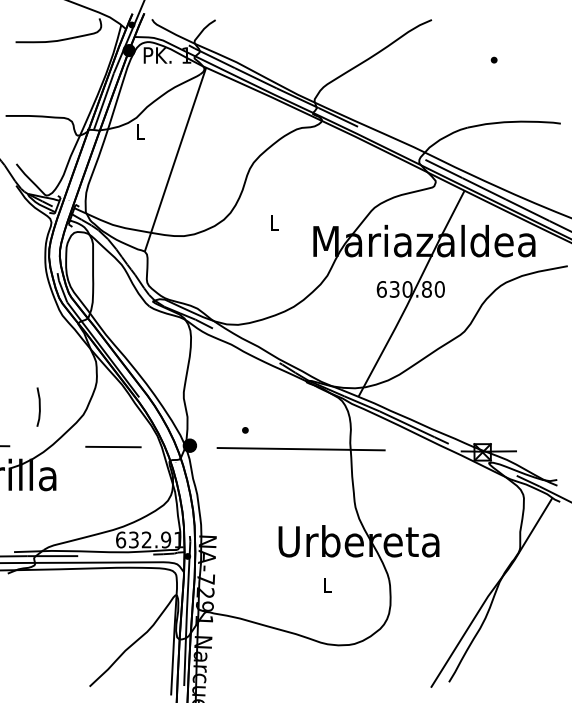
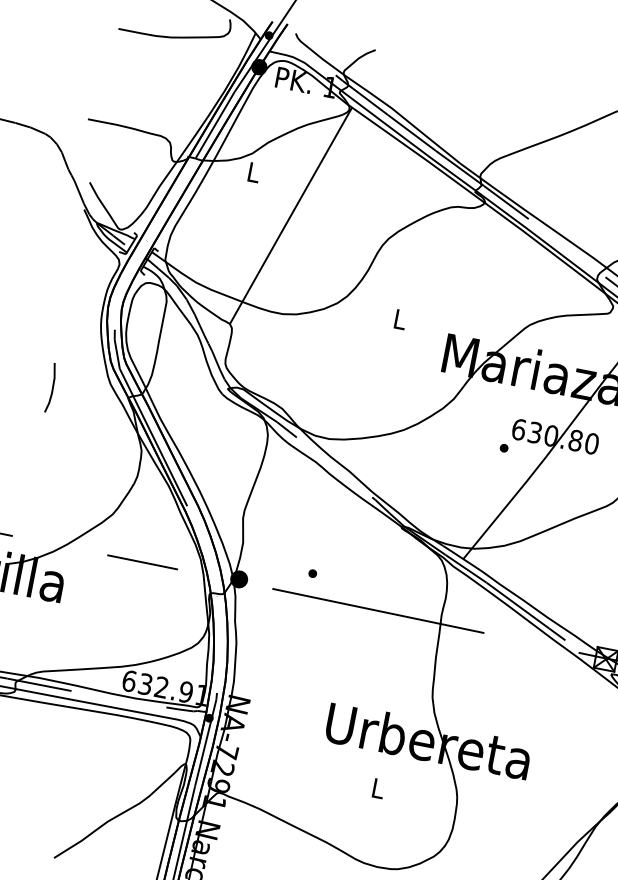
part: (373, 305) -> (504, 447), added
line: (38, 406) -> (51, 387), moved

